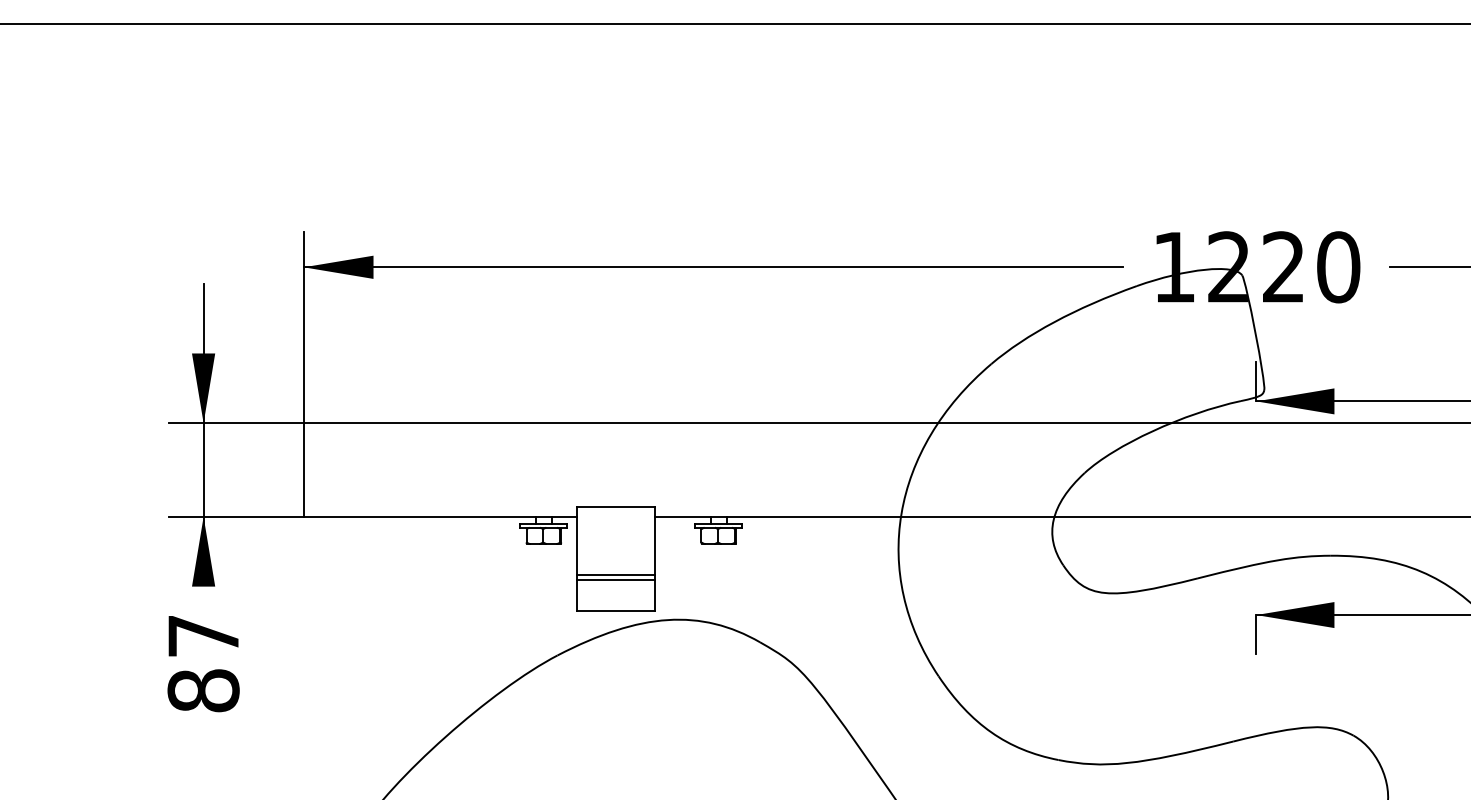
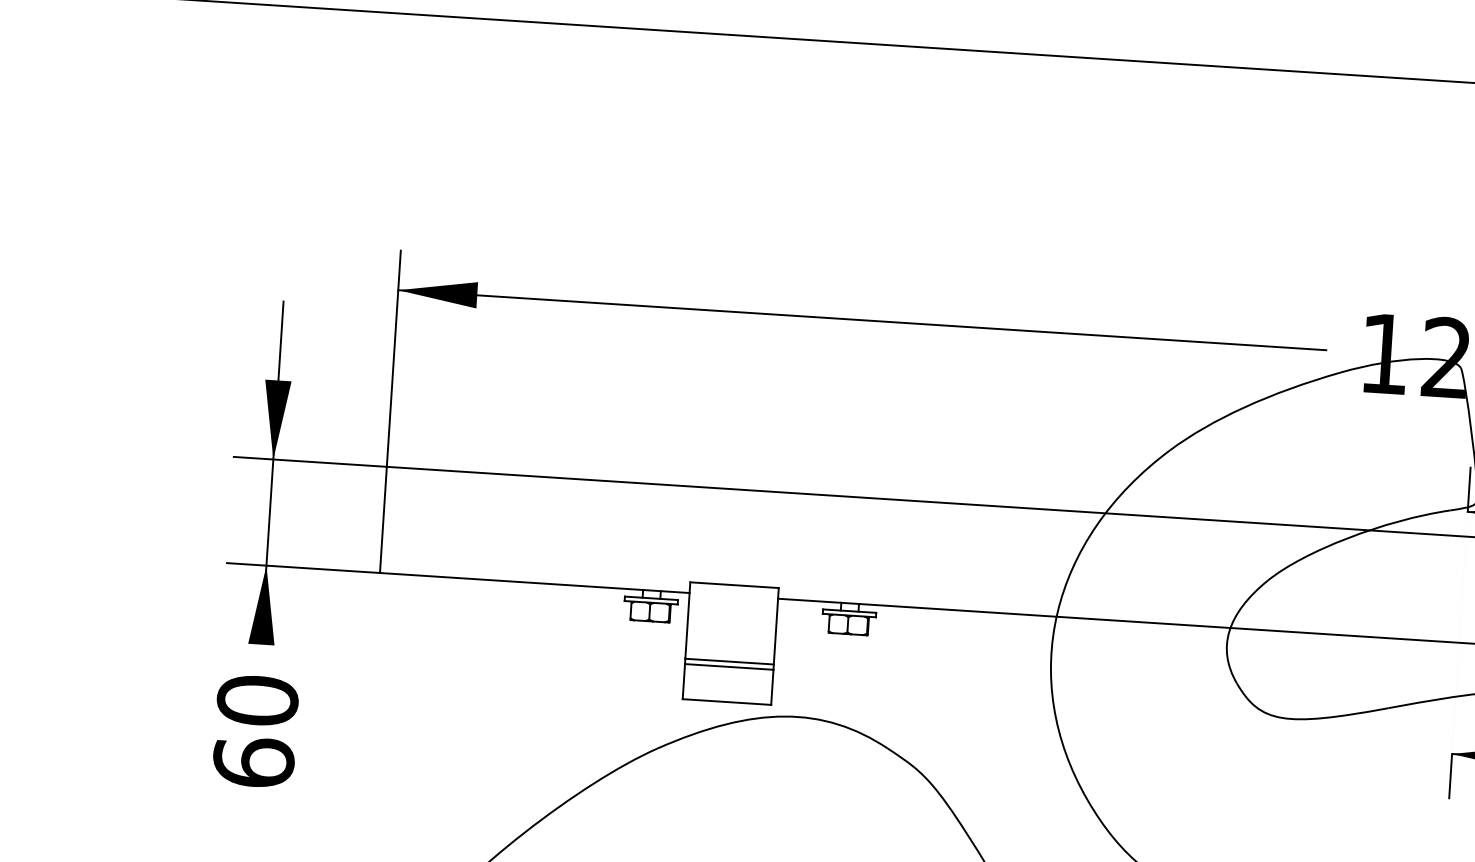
text: (203, 663) -> (255, 731), 87 -> 60

